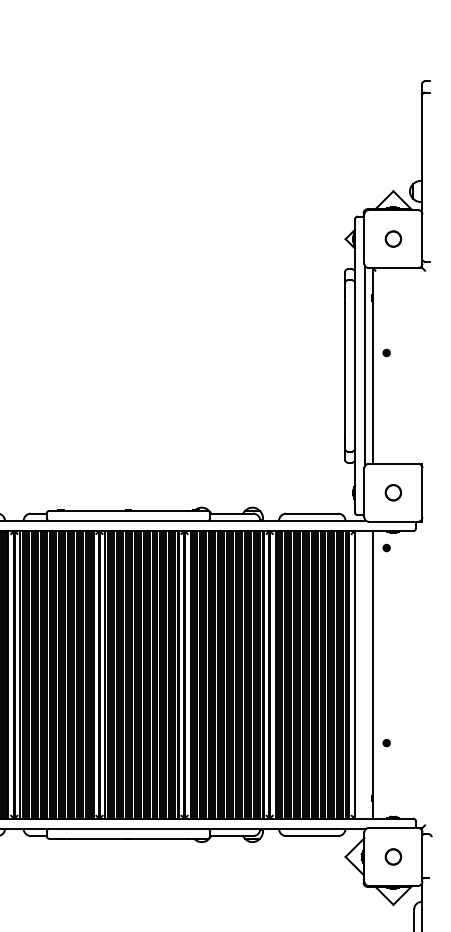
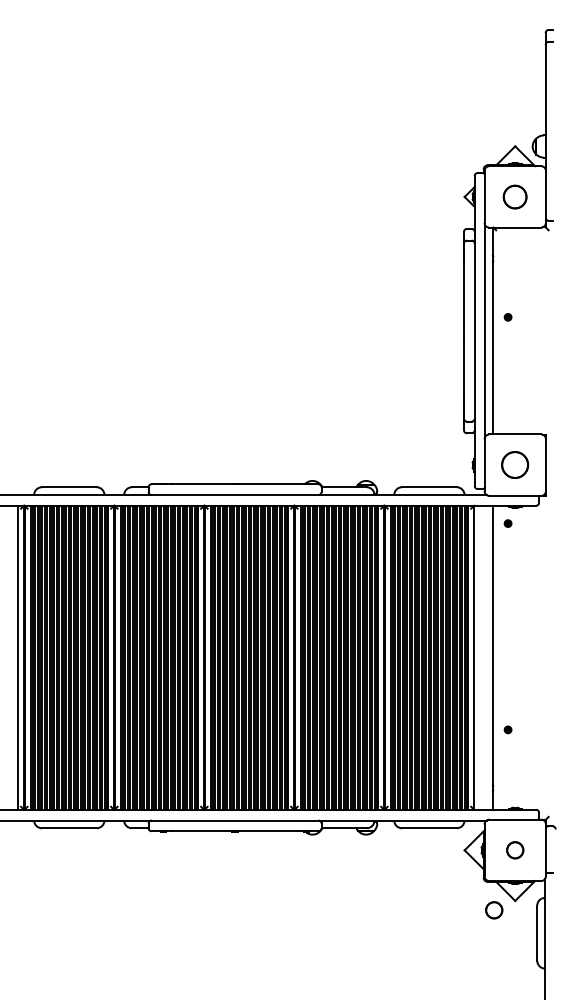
circle: (393, 238) -> (515, 196), size x1.4
circle: (393, 493) -> (515, 465), size x1.6
circle: (373, 913) -> (494, 910), added

